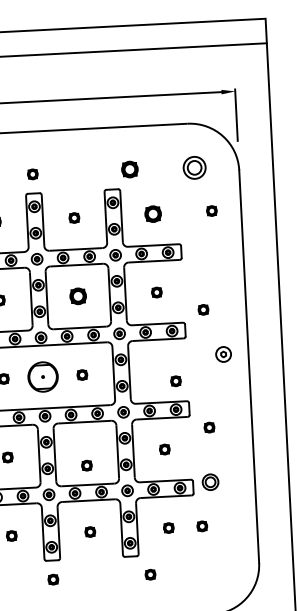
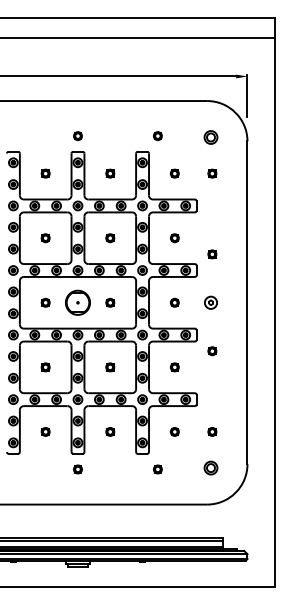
part: (194, 167) -> (210, 137), size x0.71
part: (129, 168) -> (157, 135), size x0.62
part: (212, 210) -> (212, 173), moved
part: (152, 213) -> (174, 173), size x0.62
part: (78, 296) -> (110, 238), size x0.62
part: (222, 354) -> (210, 302), moved
part: (175, 380) -> (174, 302), moved
part: (87, 465) -> (110, 367), moved
part: (209, 481) -> (210, 467), moved
part: (202, 525) -> (212, 431), moved

